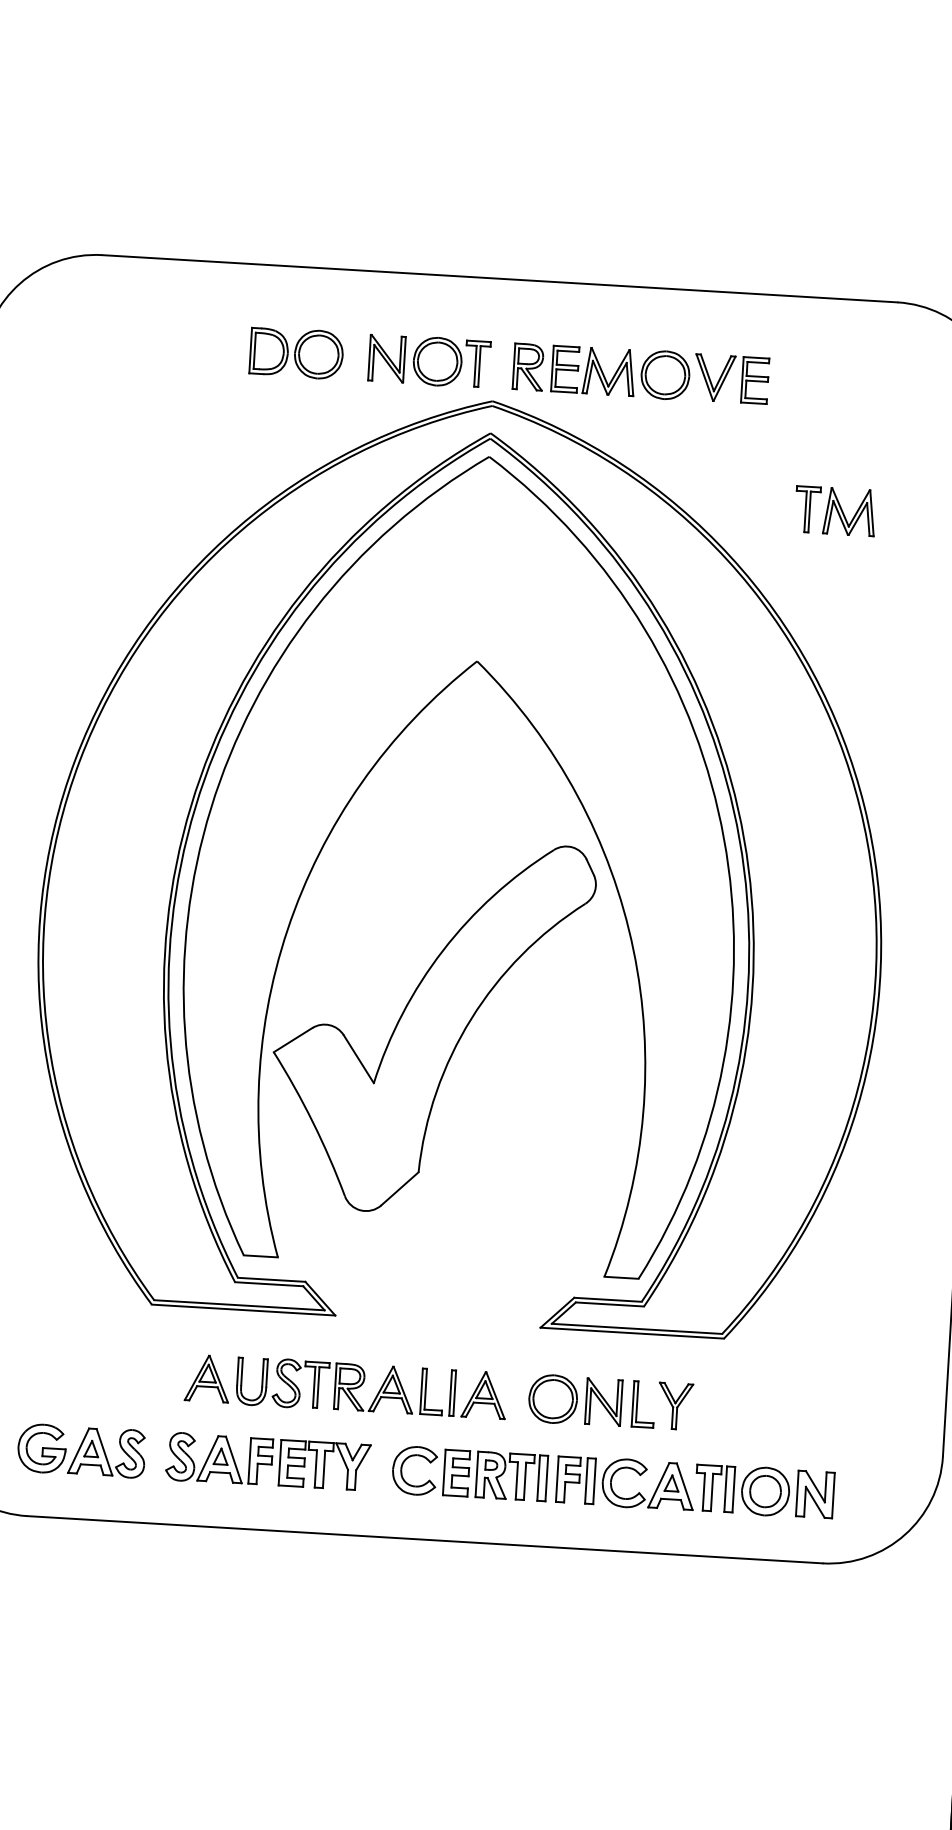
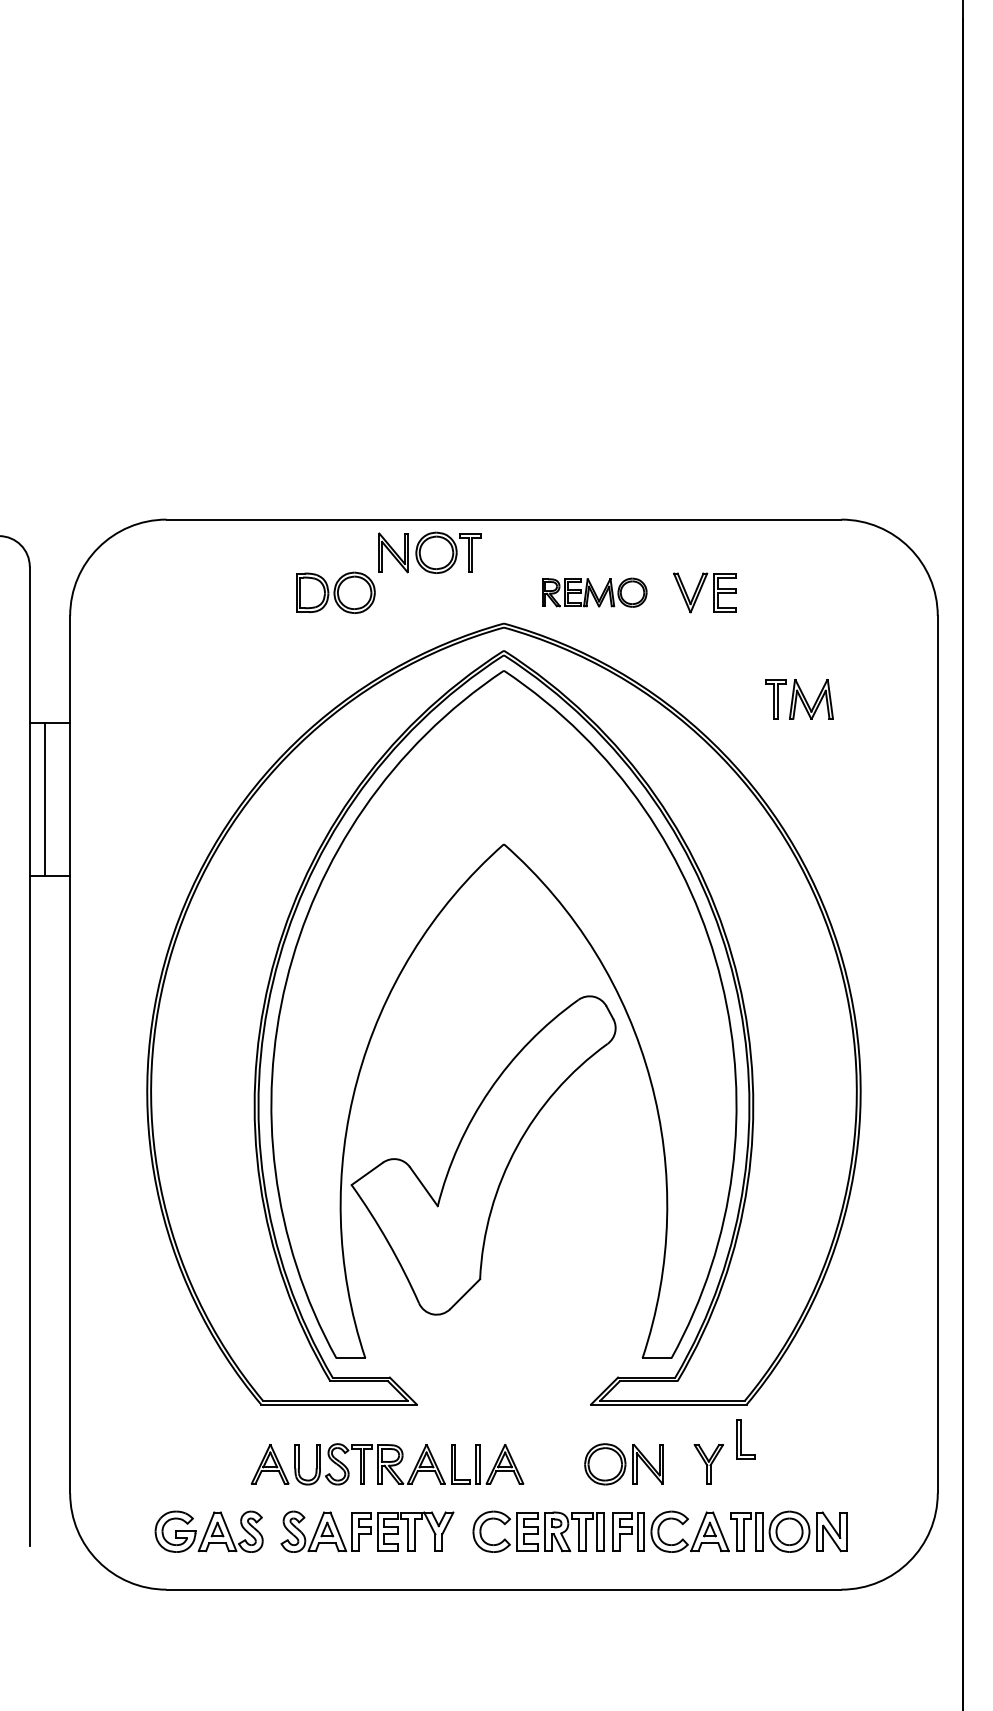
part: (429, 360) -> (429, 552), moved
part: (601, 370) -> (594, 592), size x0.7
part: (345, 1387) -> (387, 1464), moved
part: (642, 1404) -> (745, 1439), moved

